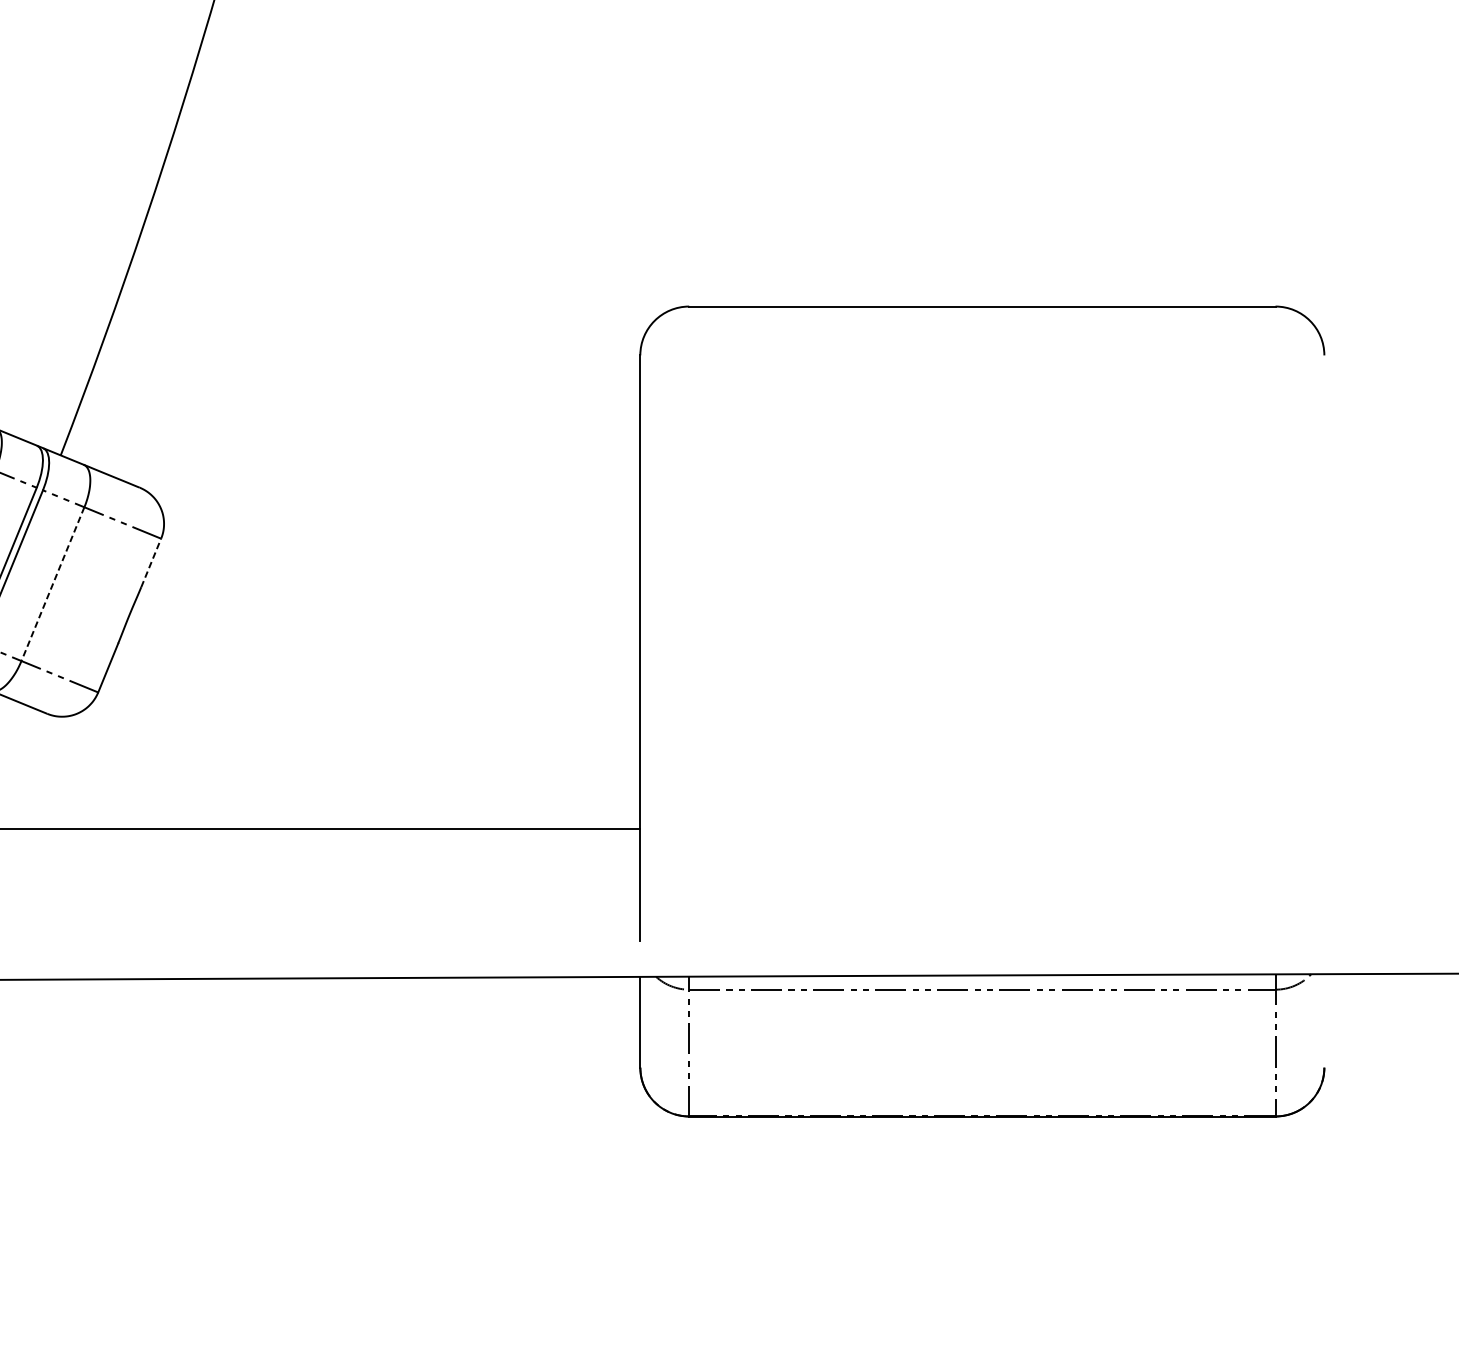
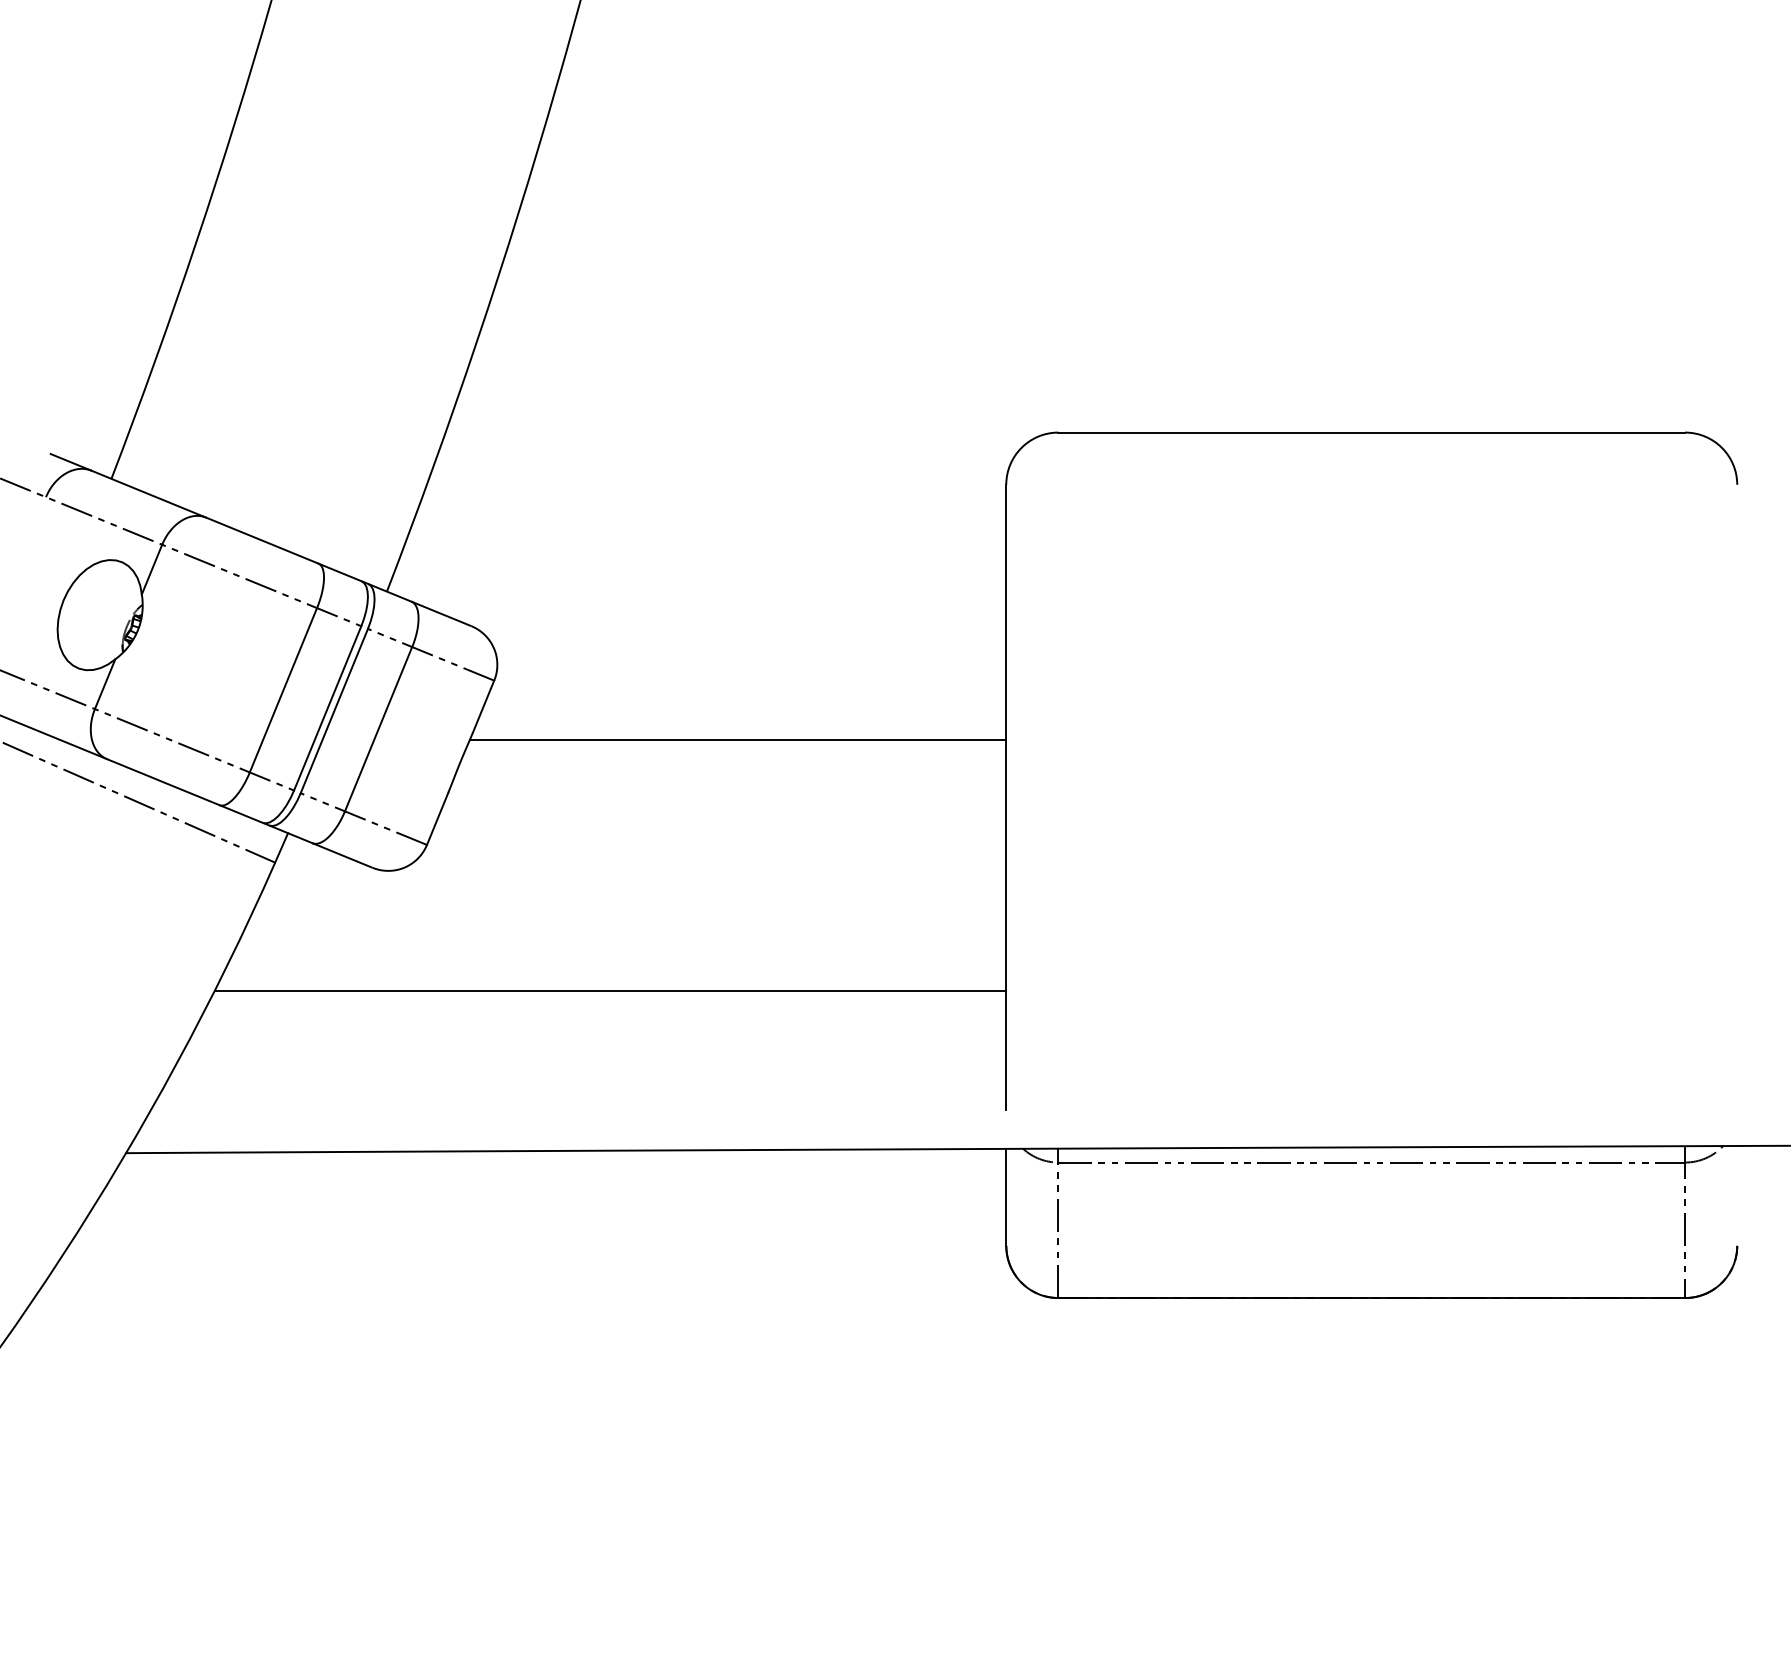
line: (151, 562) -> (483, 706), dashed -> solid
line: (52, 584) -> (378, 729), dashed -> solid
line: (388, 594) -> (737, 740), added

